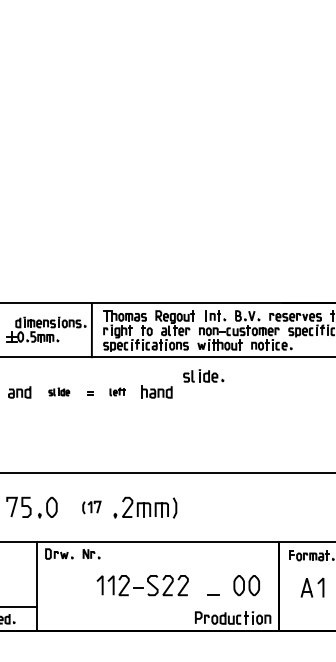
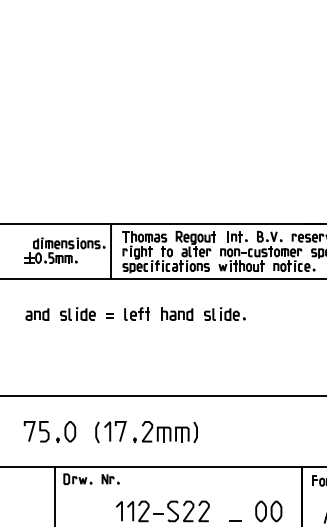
part: (203, 375) -> (224, 313), moved
part: (58, 391) -> (77, 313), size x1.67
part: (117, 391) -> (137, 313), size x1.67
part: (91, 507) -> (110, 431), size x1.67

